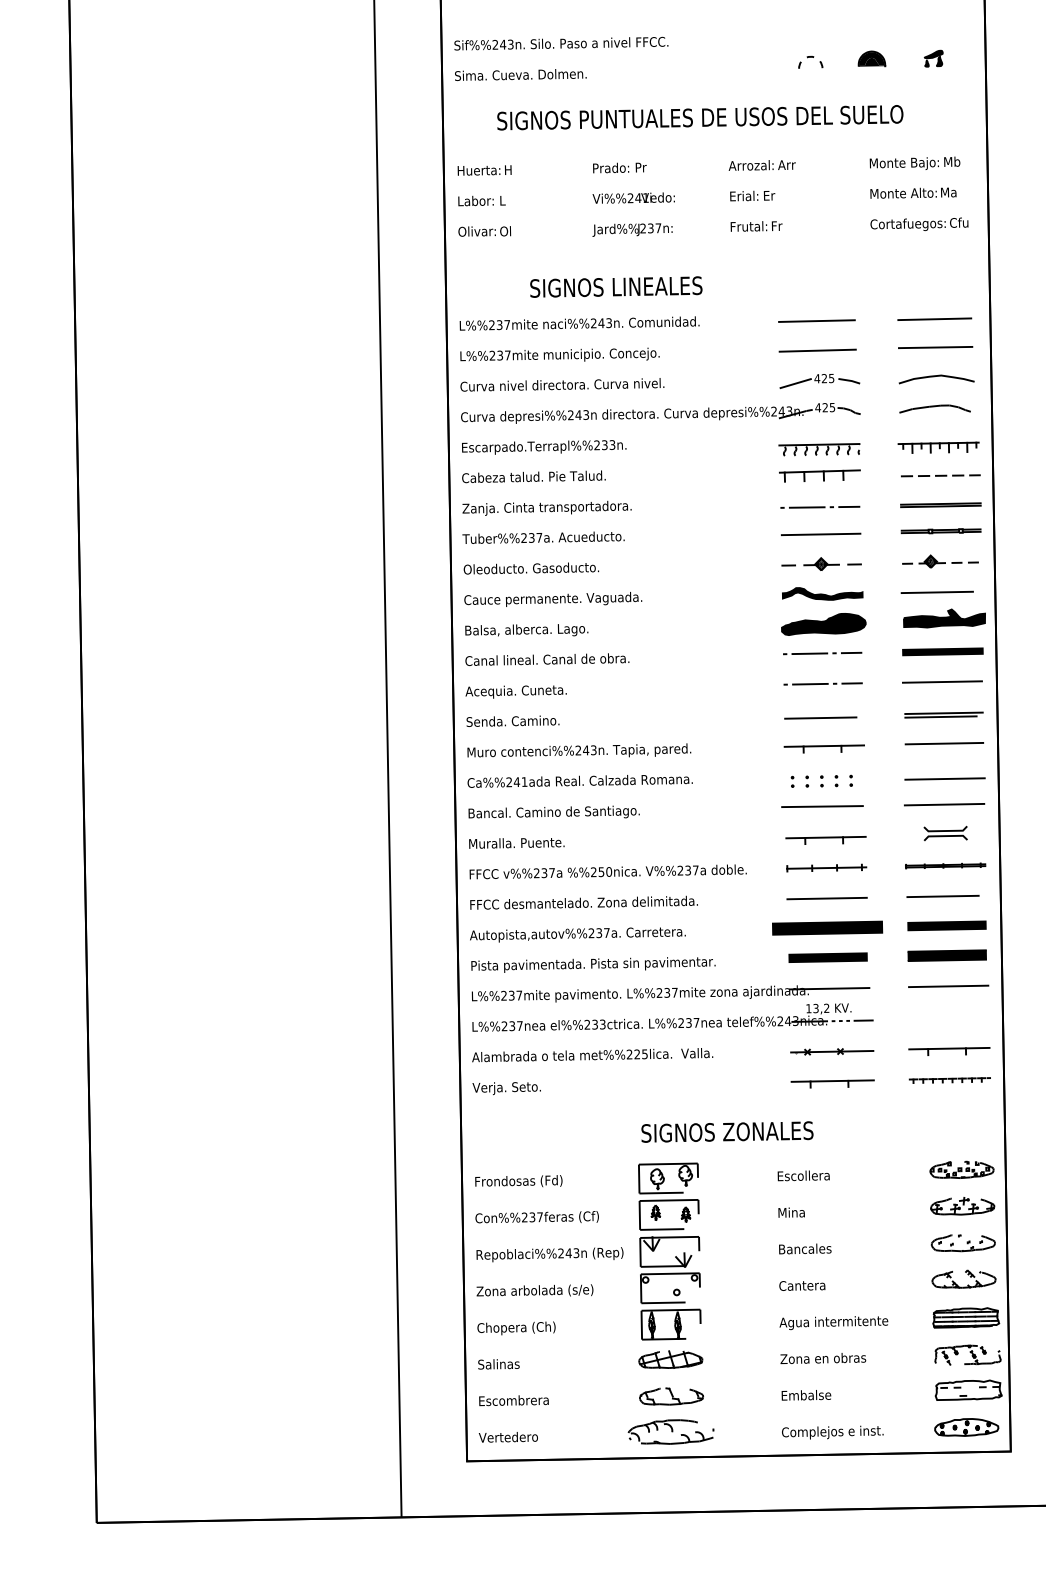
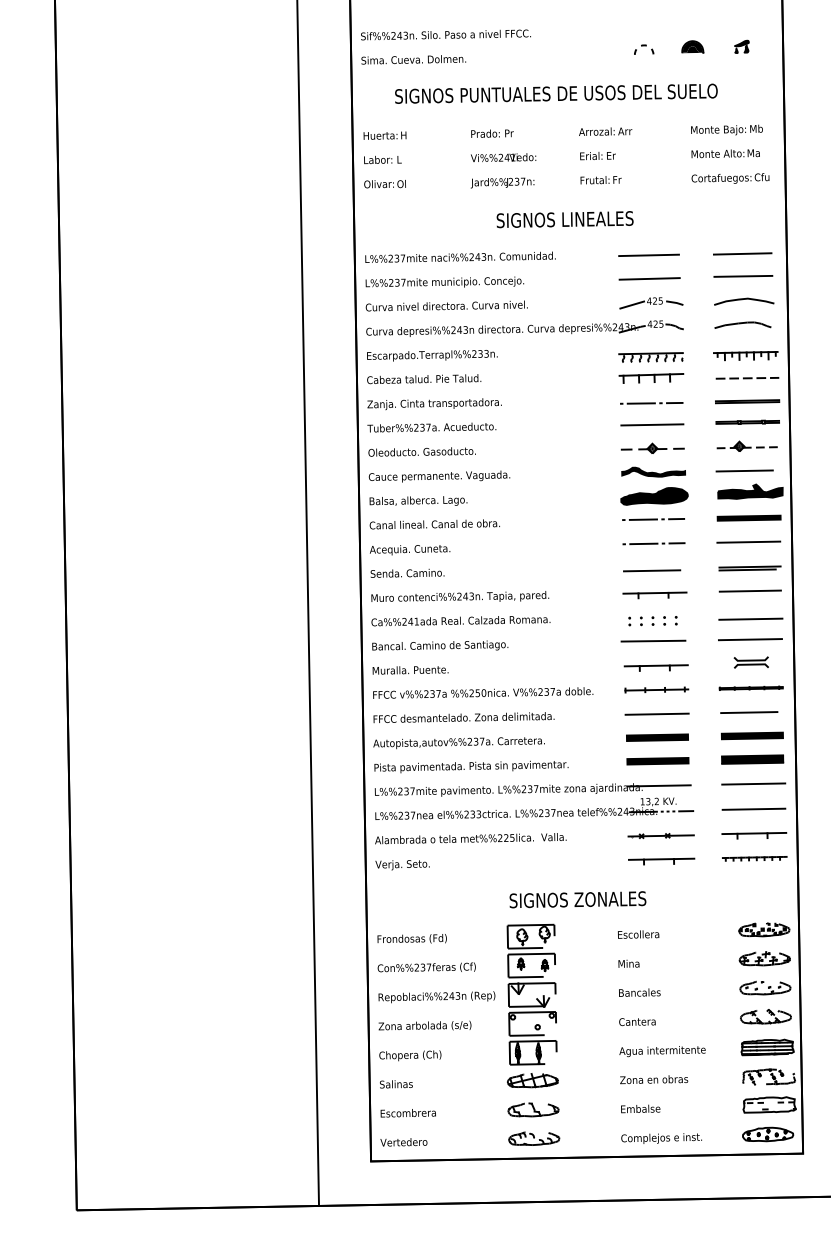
text: (616, 286) -> (565, 219), moved
part: (827, 927) -> (657, 737), size x0.71
line: (948, 1017) -> (753, 808), added
part: (671, 1432) -> (533, 1138), size x0.71

